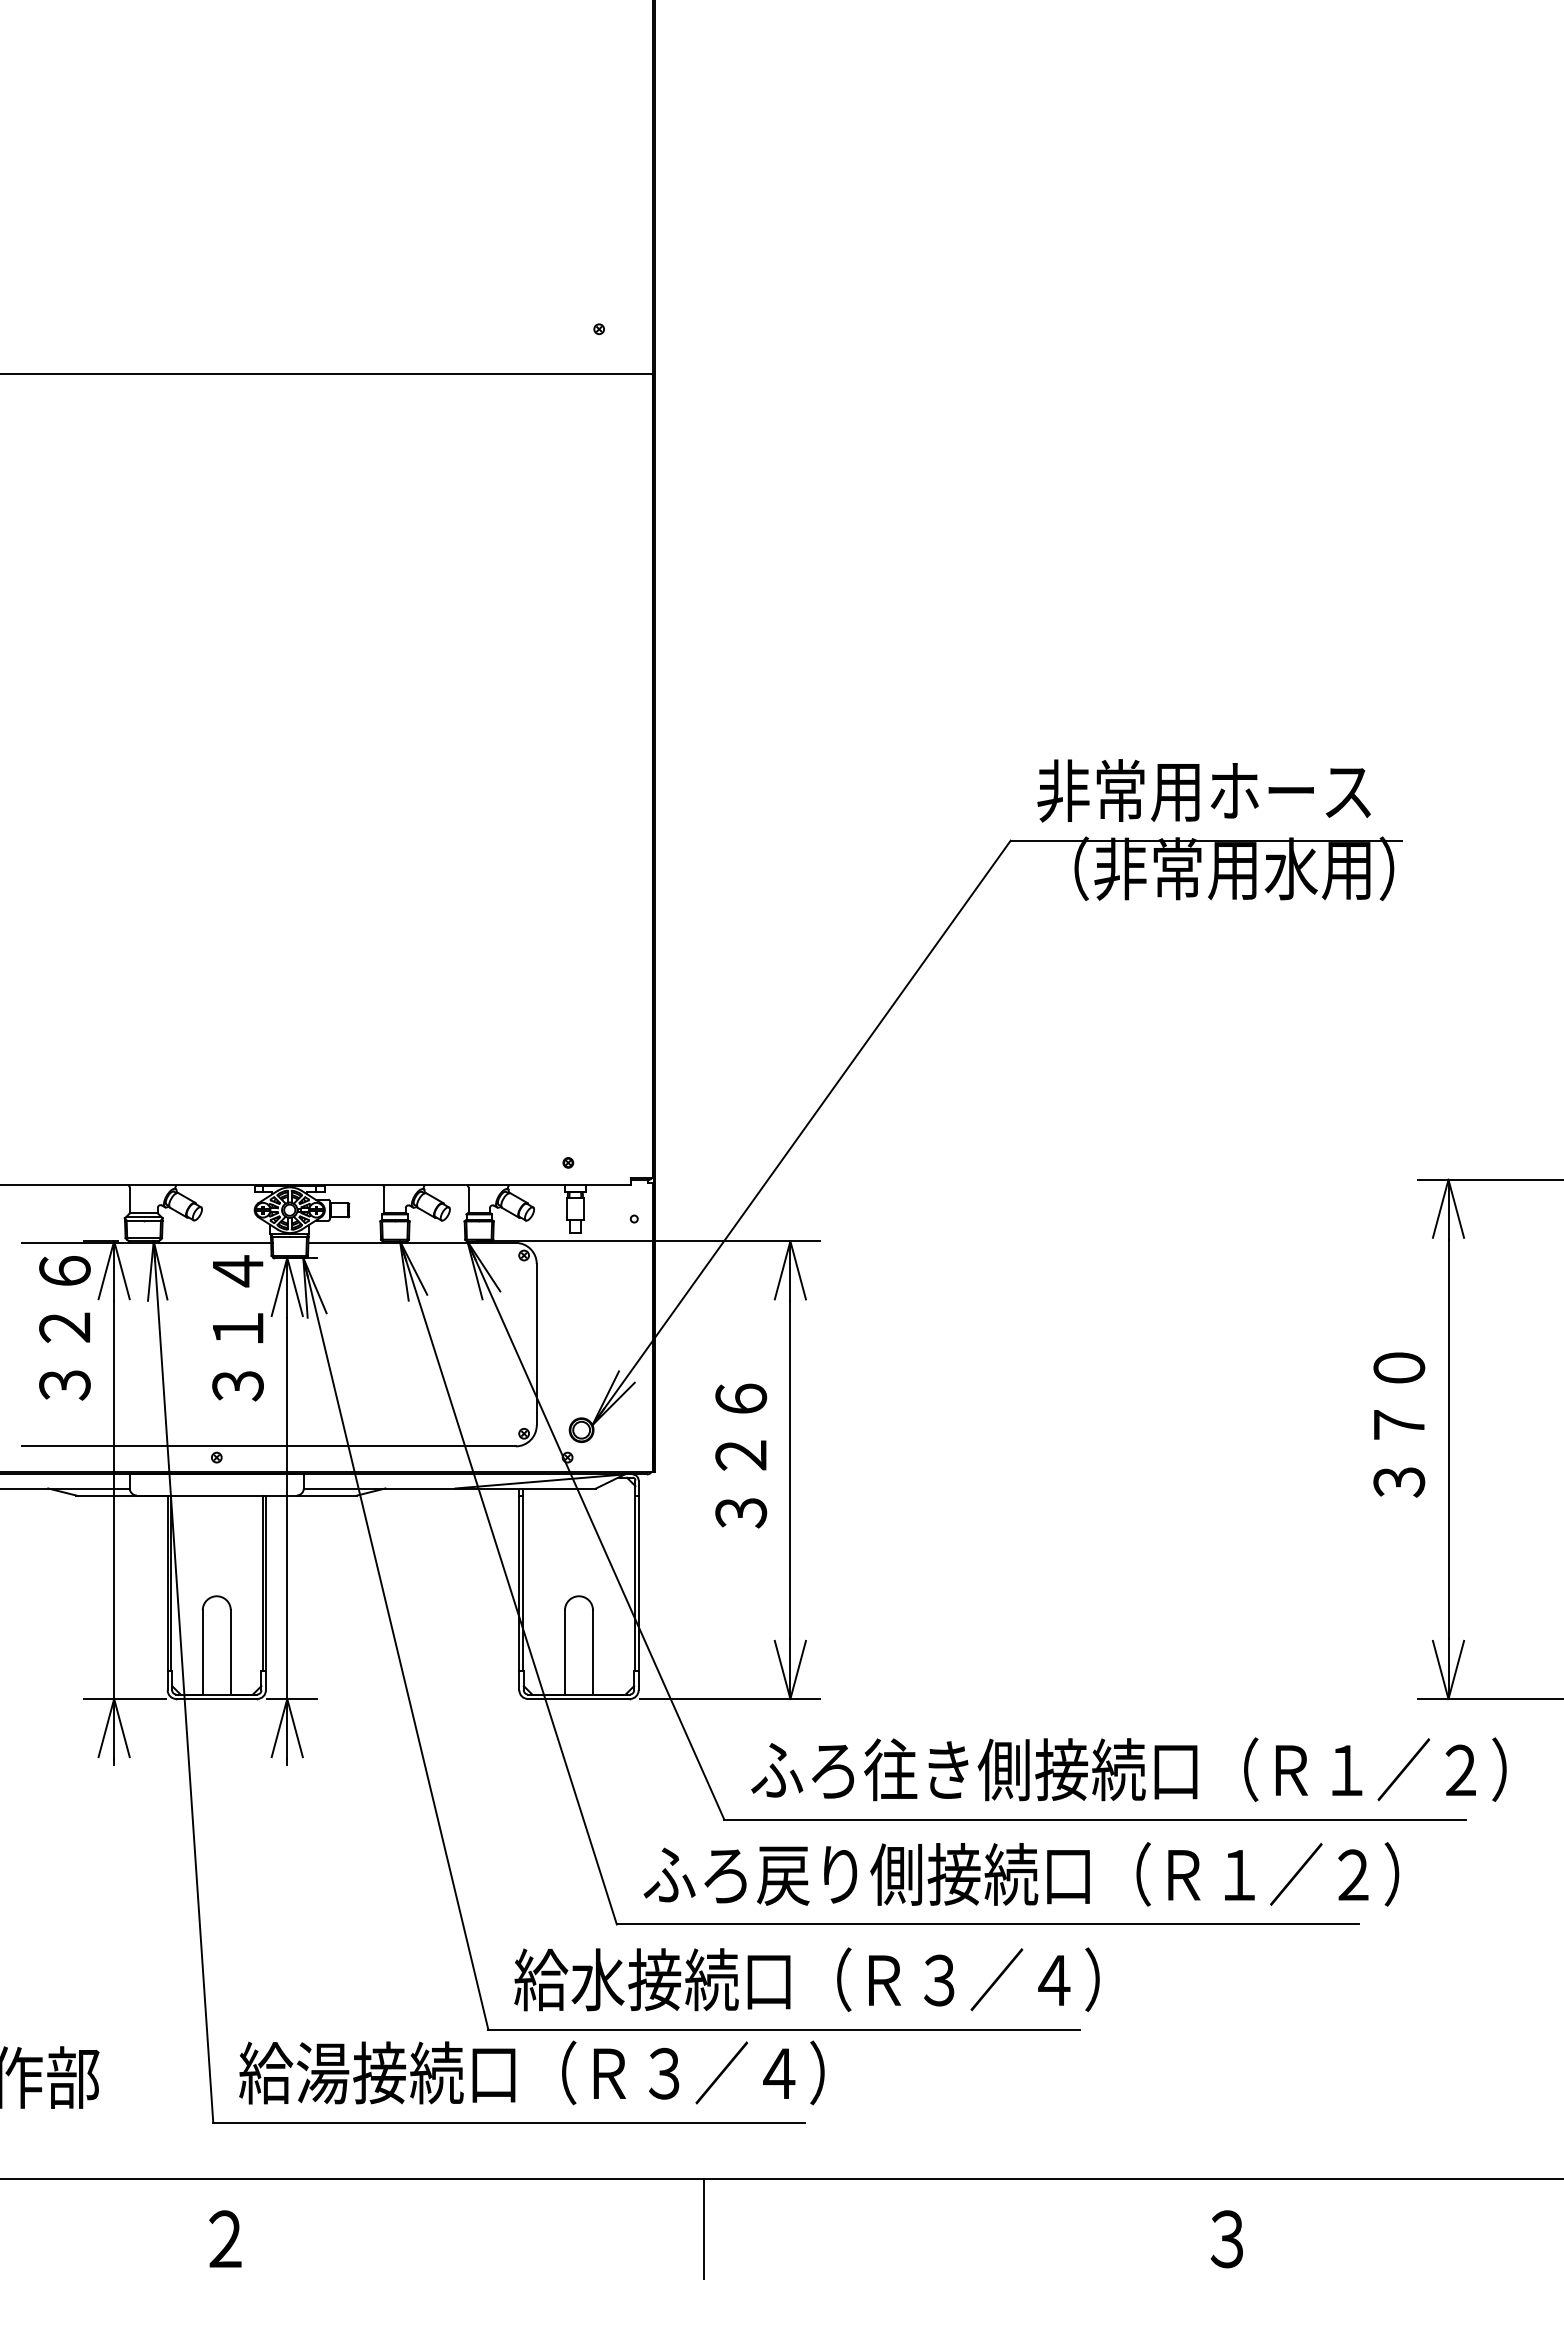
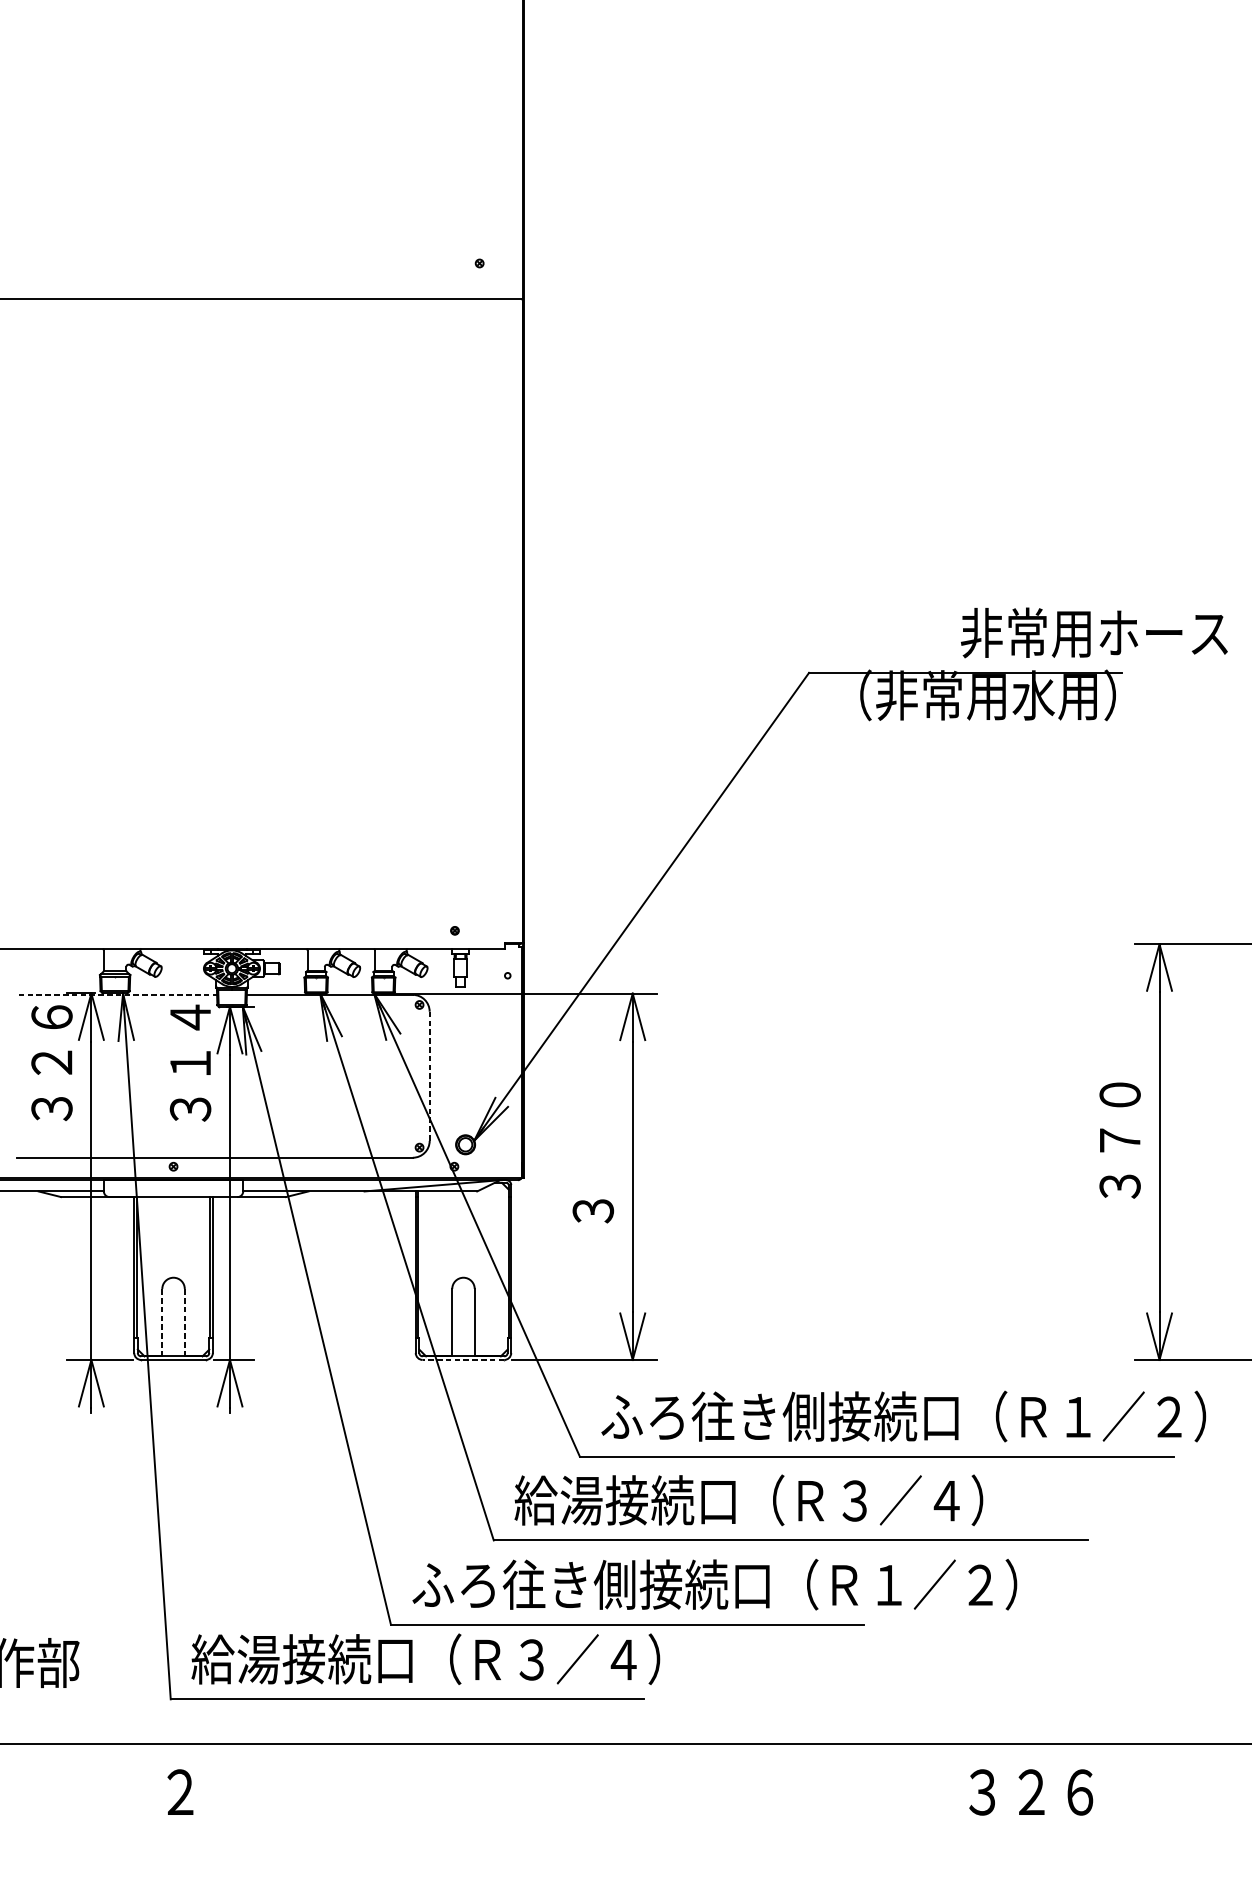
text: (1203, 790) -> (1093, 632), moved
line: (146, 1242) -> (117, 994), solid -> dashed
line: (536, 1344) -> (429, 1076), solid -> dashed
text: (741, 1426) -> (593, 1141), ３２６ -> ３
line: (202, 1651) -> (162, 1321), solid -> dashed
line: (230, 1651) -> (184, 1321), solid -> dashed
line: (579, 1699) -> (463, 1360), solid -> dashed
text: (1020, 1874) -> (816, 1500), ふろ戻り側接続口（Ｒ１／２） -> 給湯接続口（Ｒ３／４）
text: (892, 1979) -> (714, 1584), 給水接続口（Ｒ３／４） -> ふろ往き側接続口（Ｒ１／２）
line: (704, 2229) -> (563, 1784), removed
text: (1318, 2239) -> (1055, 1792), ３ -> ３２６

